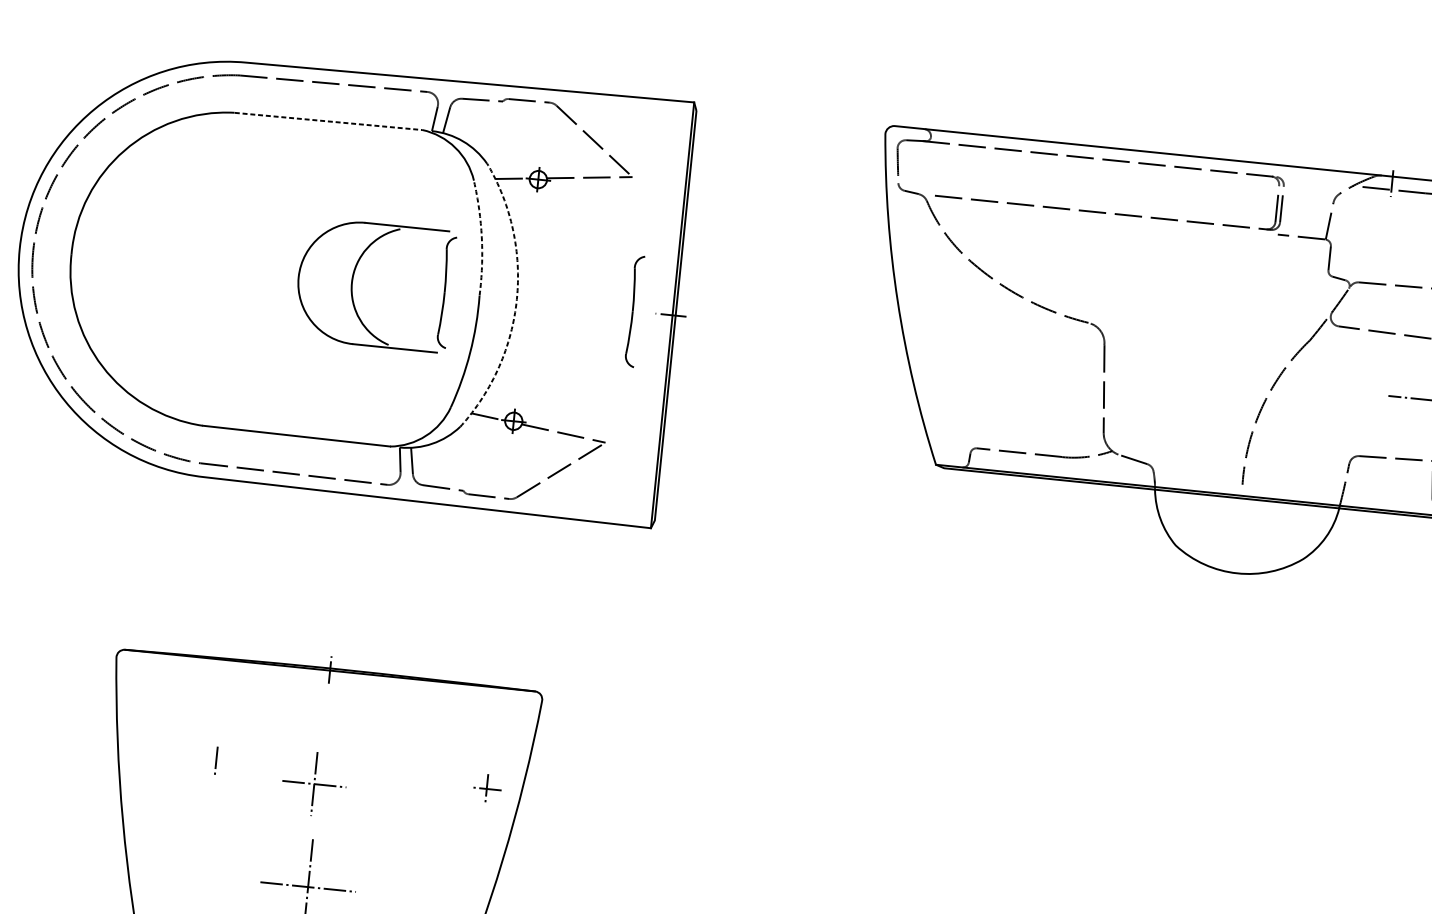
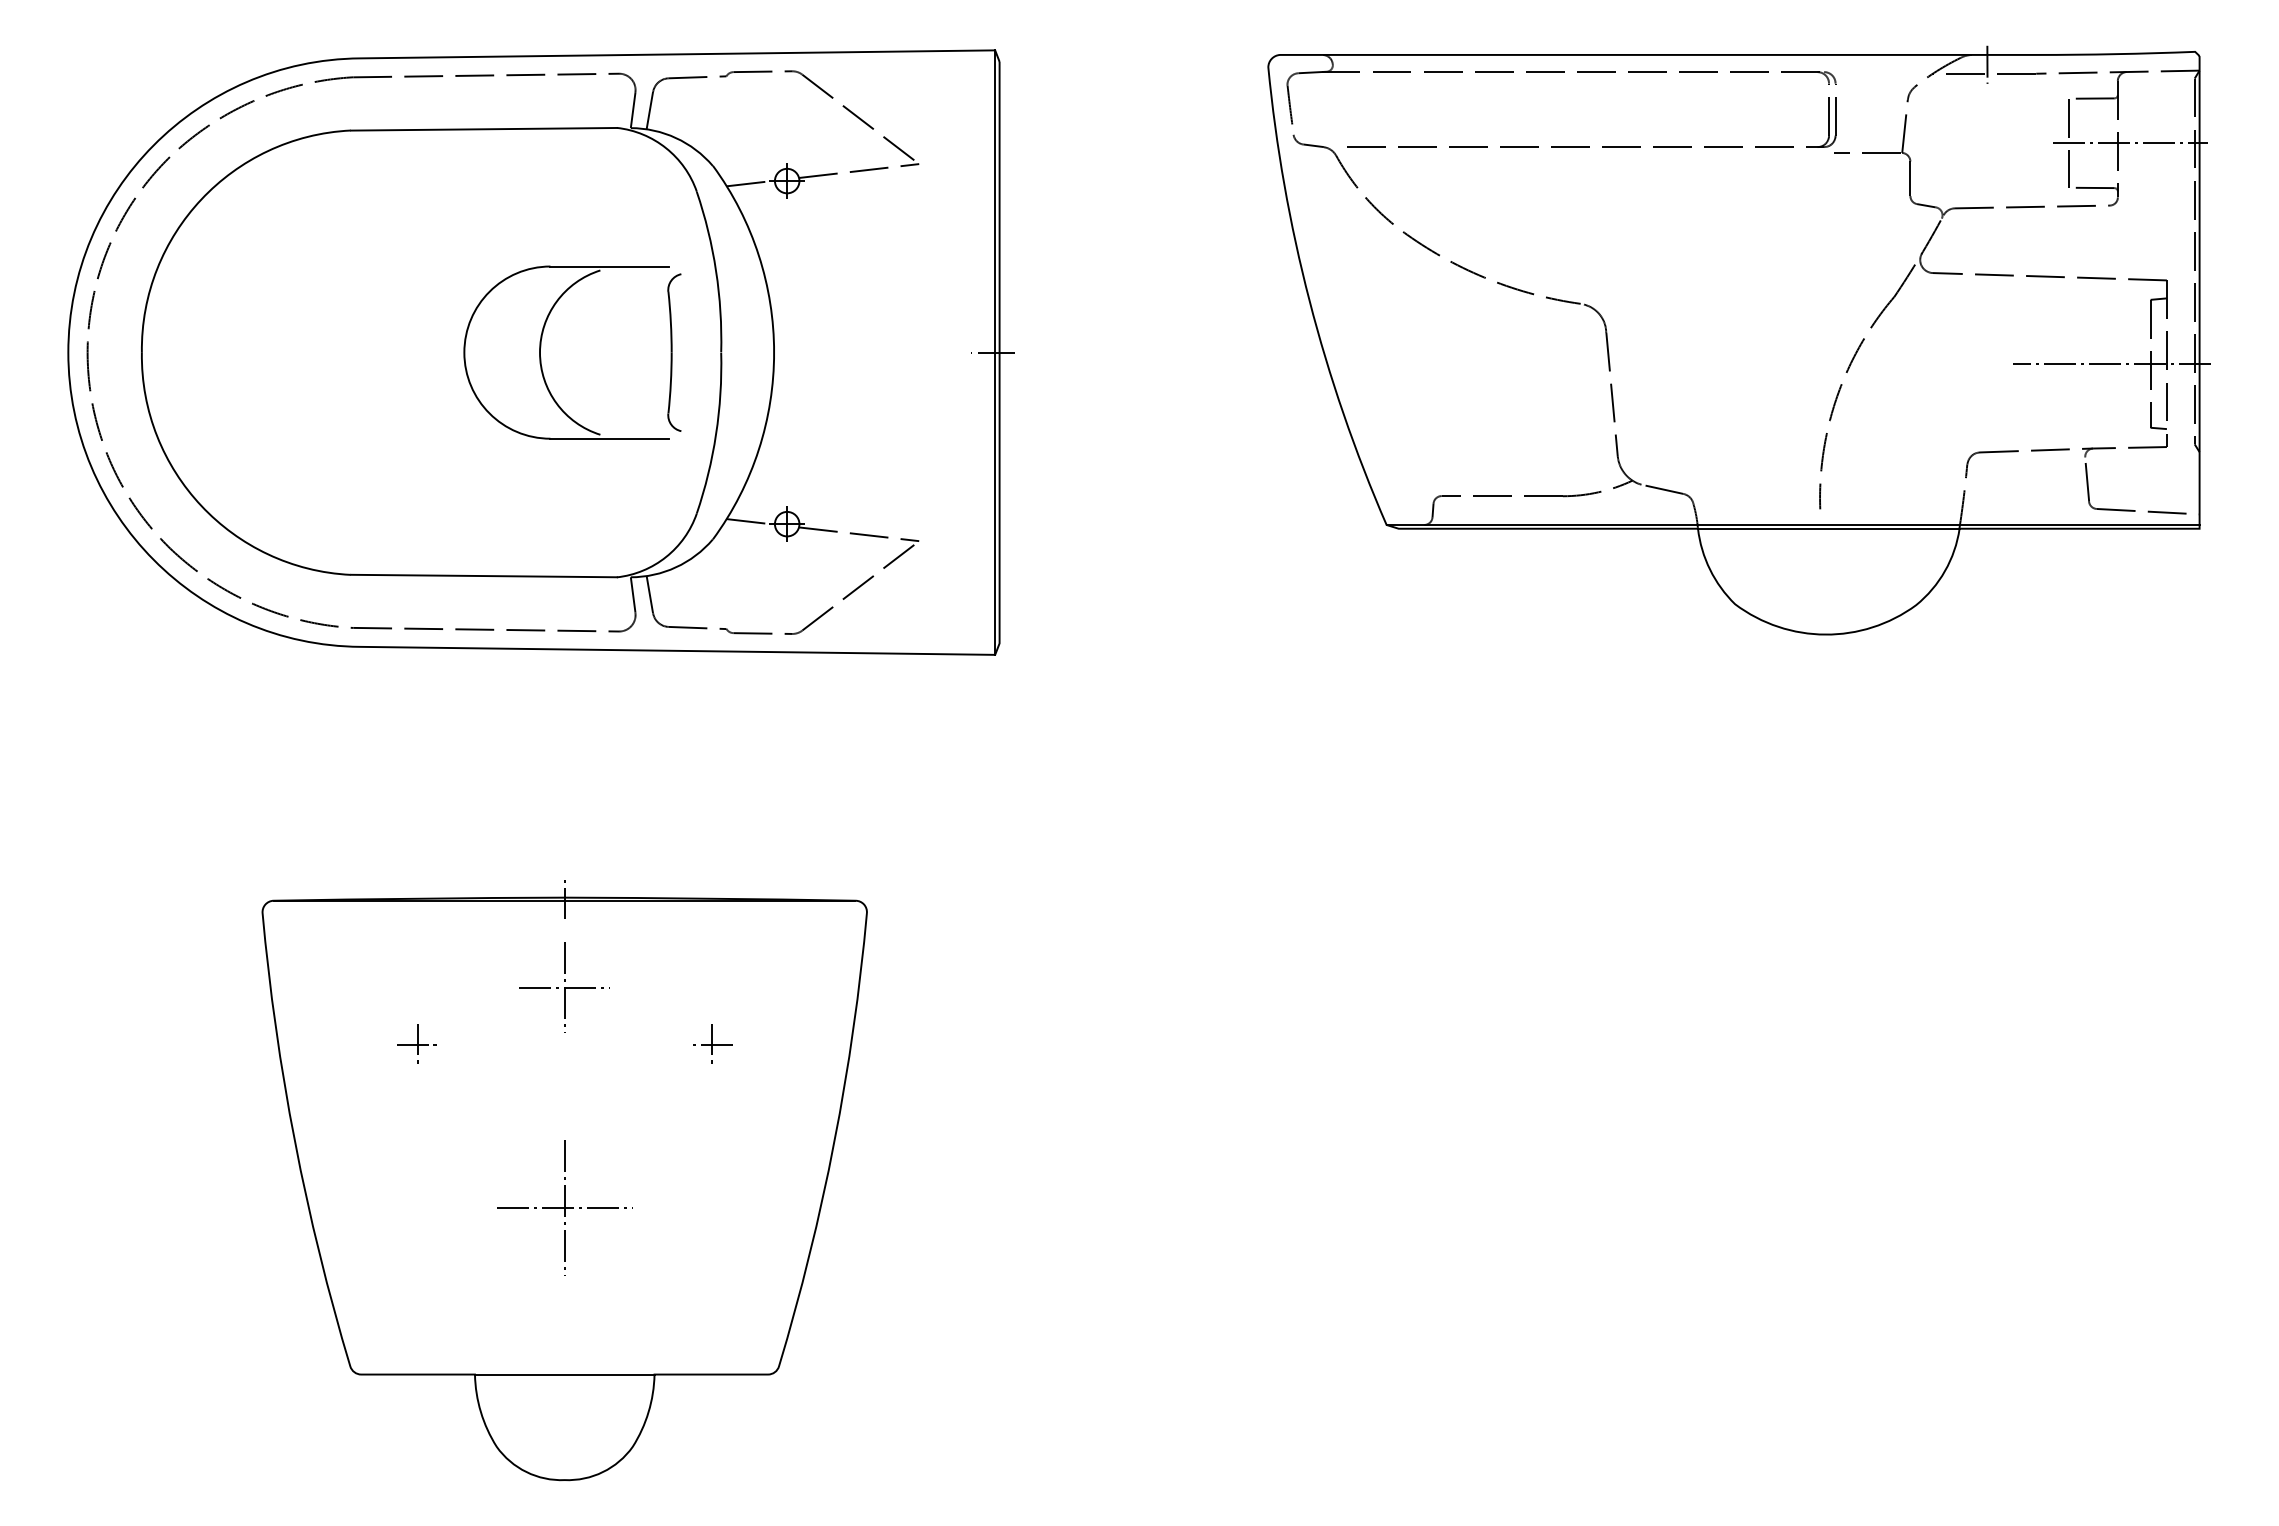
line: (328, 121) -> (484, 129), dashed -> solid
arc: (482, 238) -> (716, 271), dashed -> solid
arc: (517, 299) -> (774, 352), dashed -> solid
part: (634, 311) -> (941, 352), removed
line: (216, 761) -> (417, 1044), added
part: (314, 784) -> (564, 987), moved
part: (487, 788) -> (712, 1043), moved

